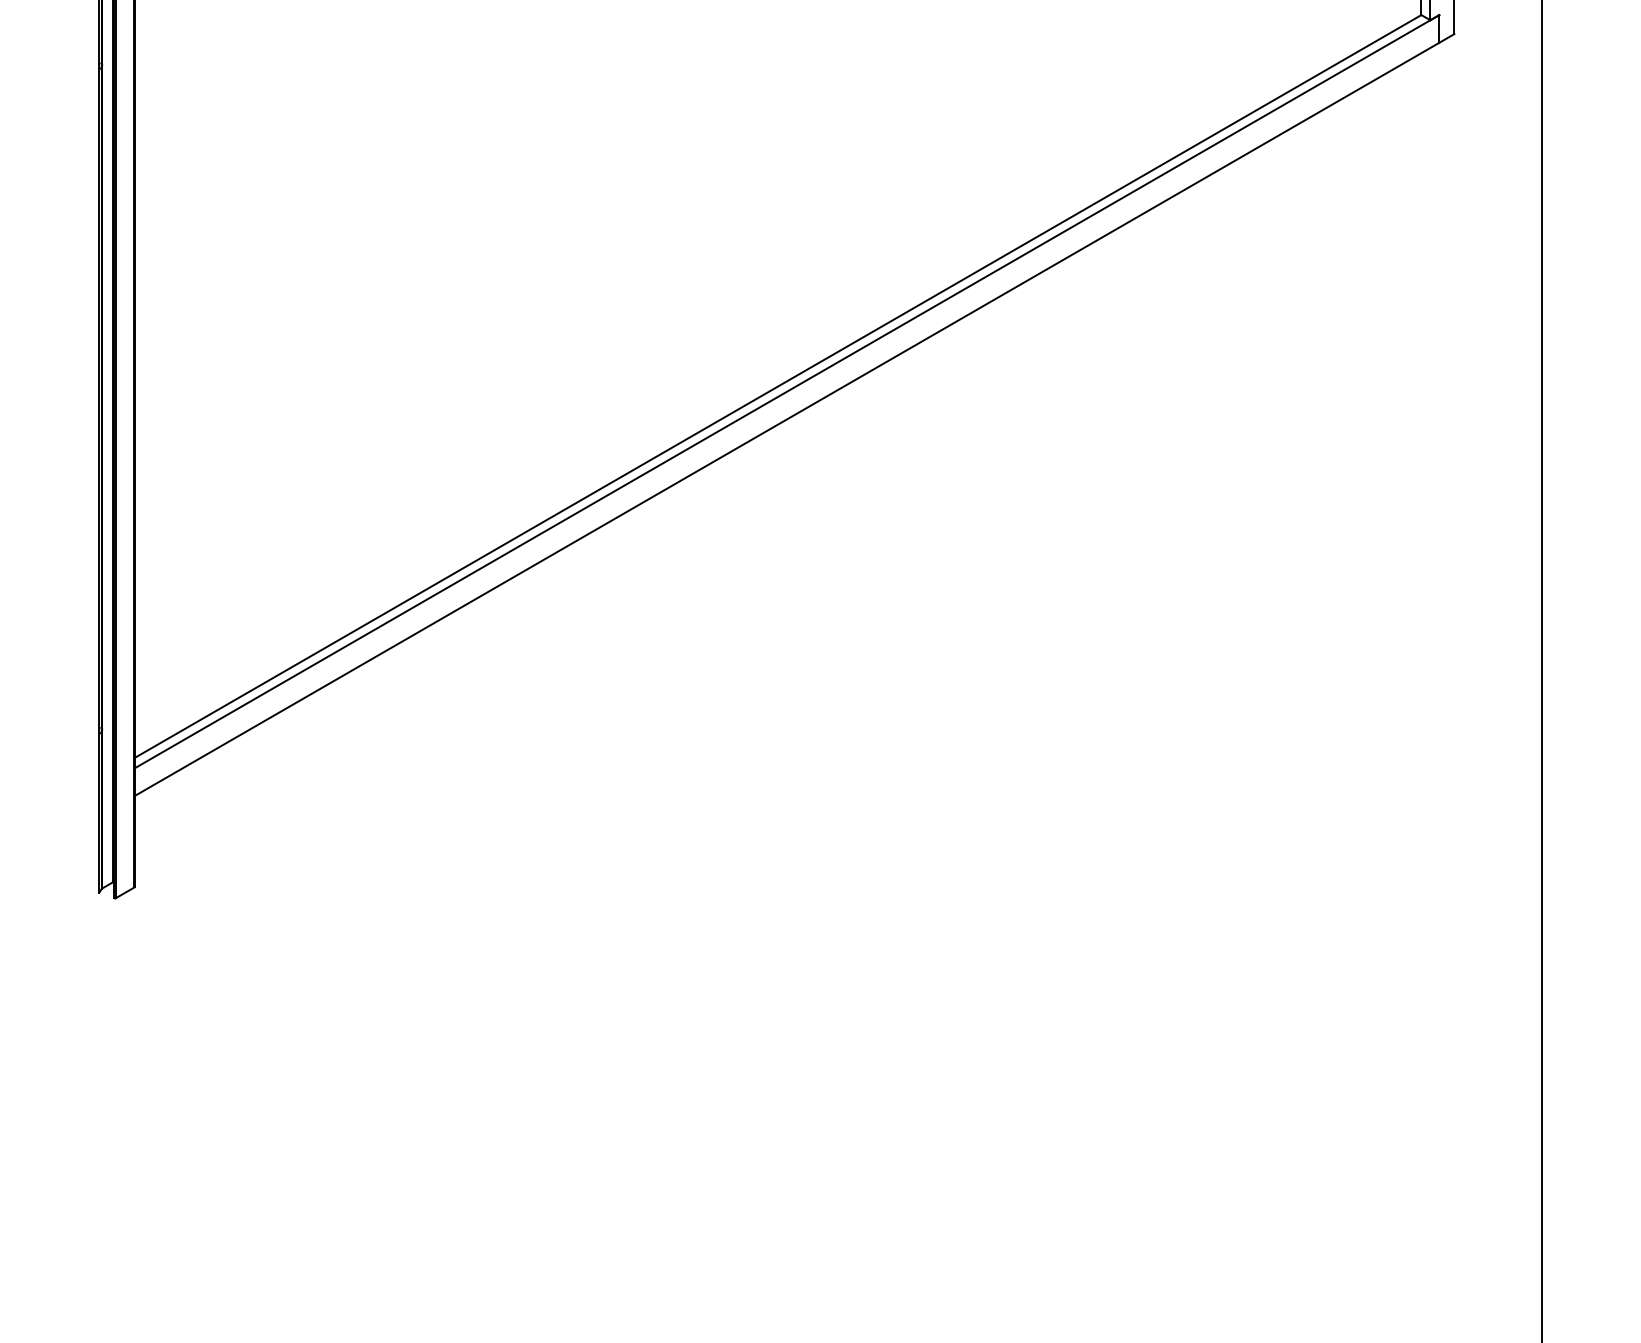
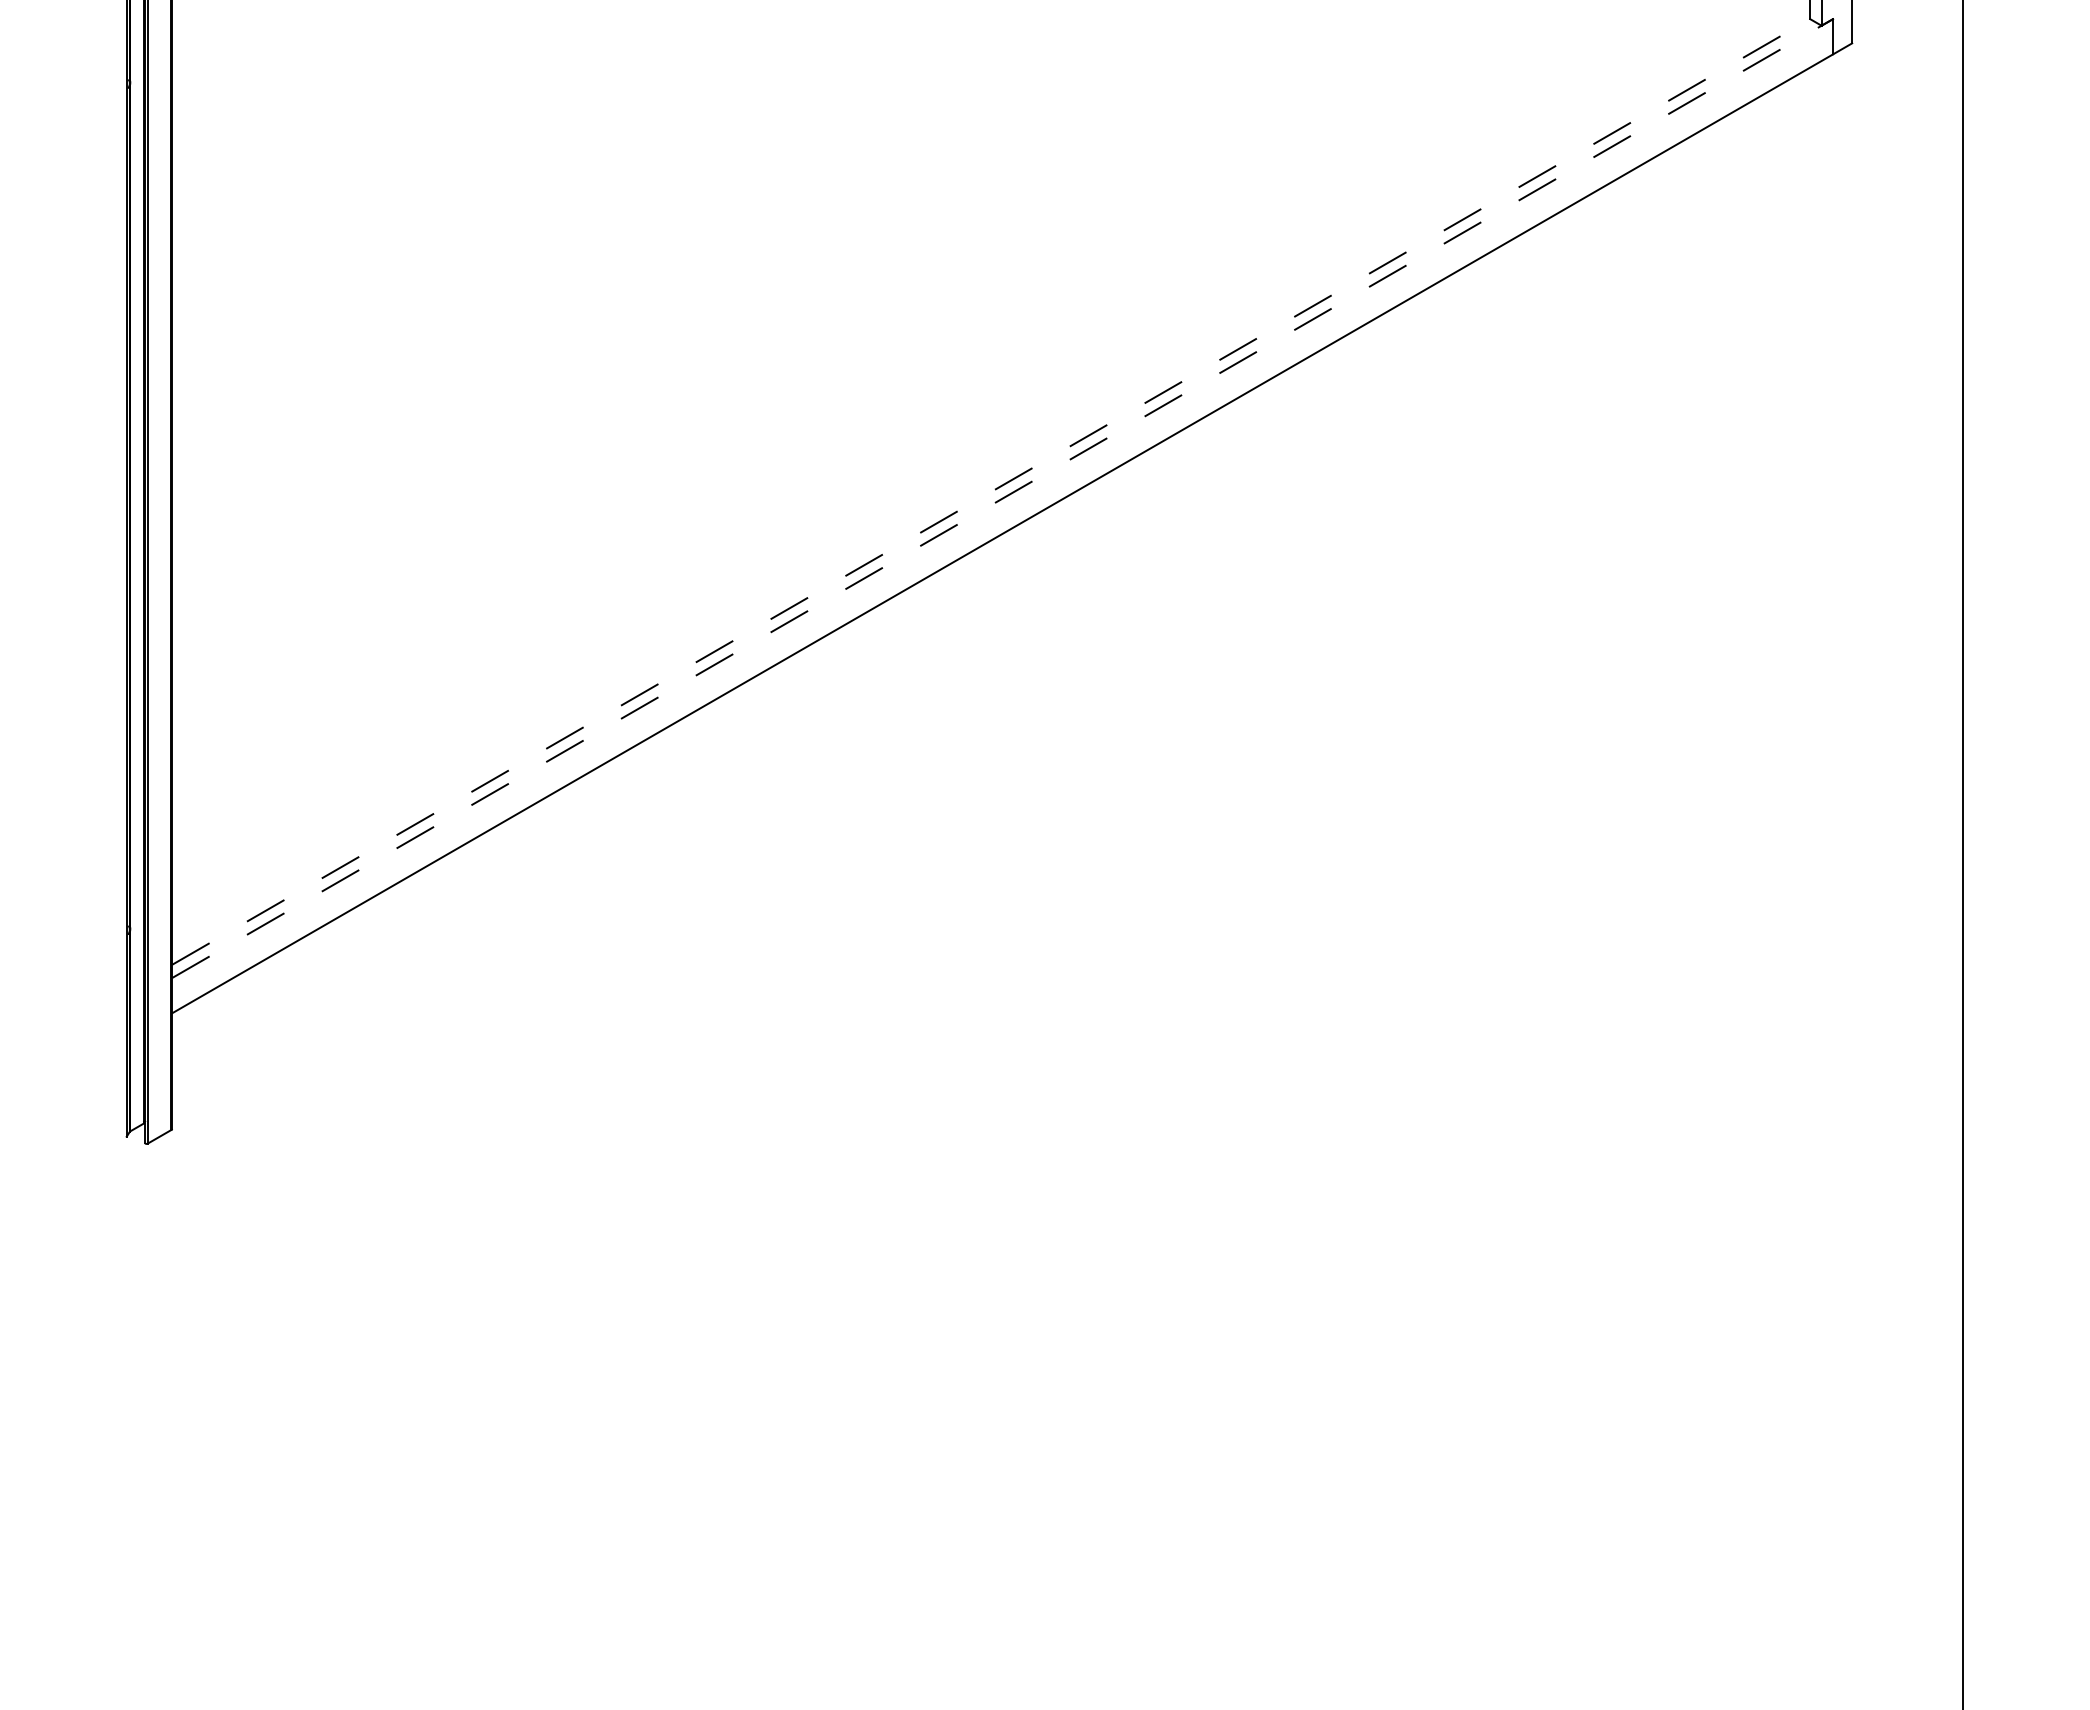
line: (778, 386) -> (991, 491), solid -> dashed
line: (787, 391) -> (1002, 498), solid -> dashed

